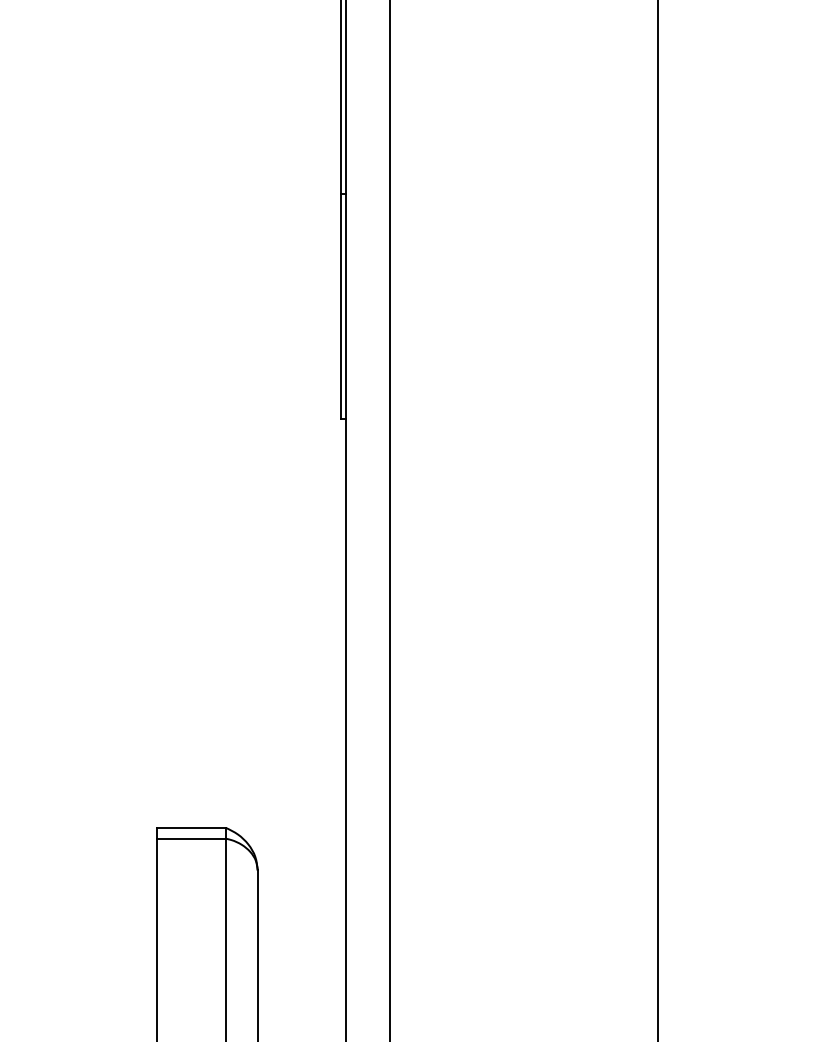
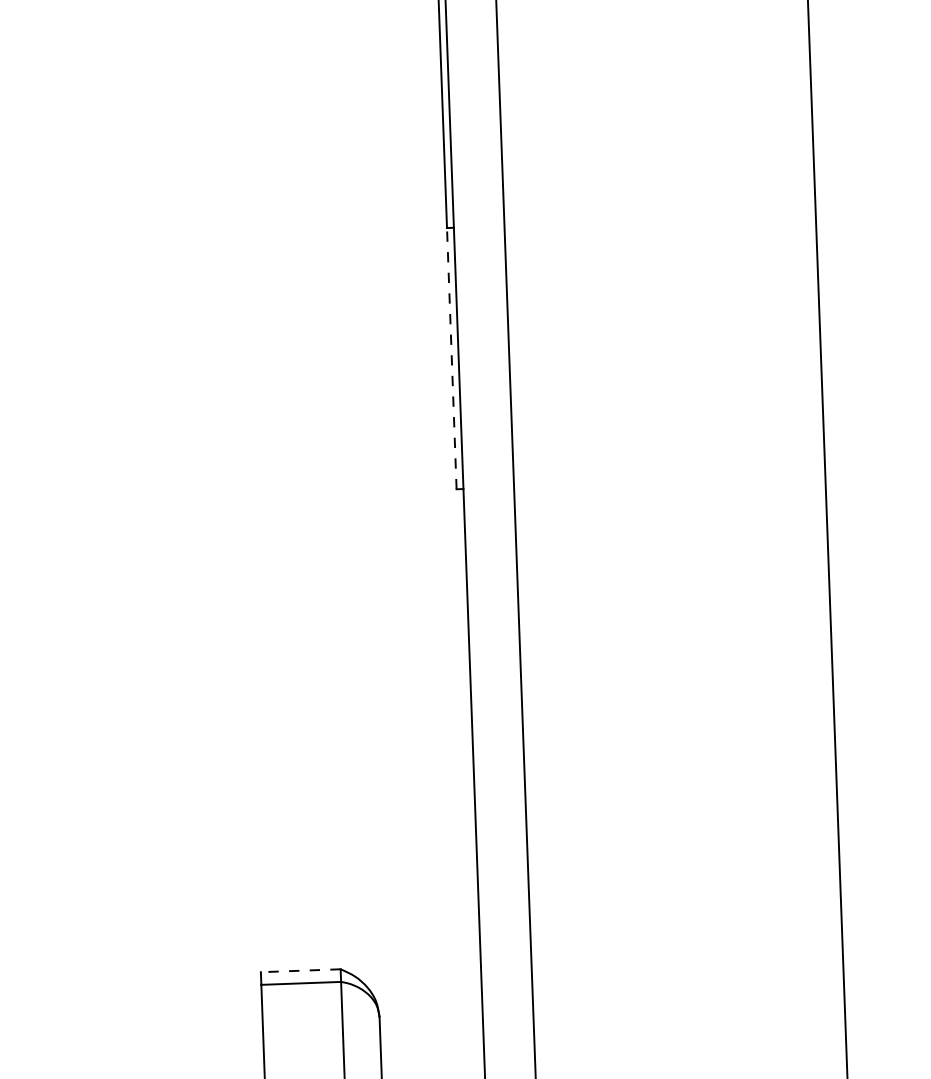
line: (340, 306) -> (451, 358), solid -> dashed
line: (190, 827) -> (299, 970), solid -> dashed

